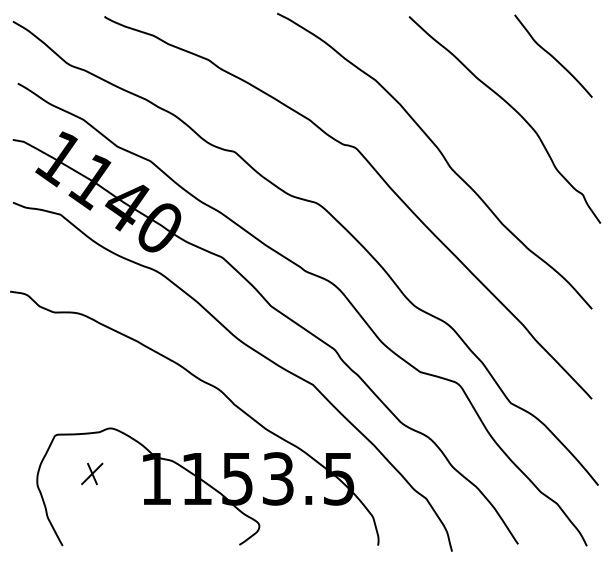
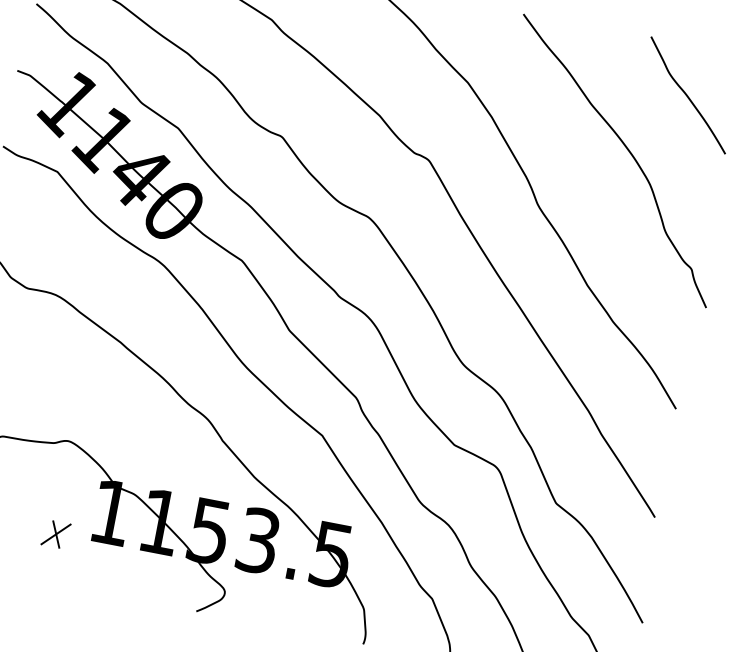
part: (92, 473) -> (56, 533), moved

